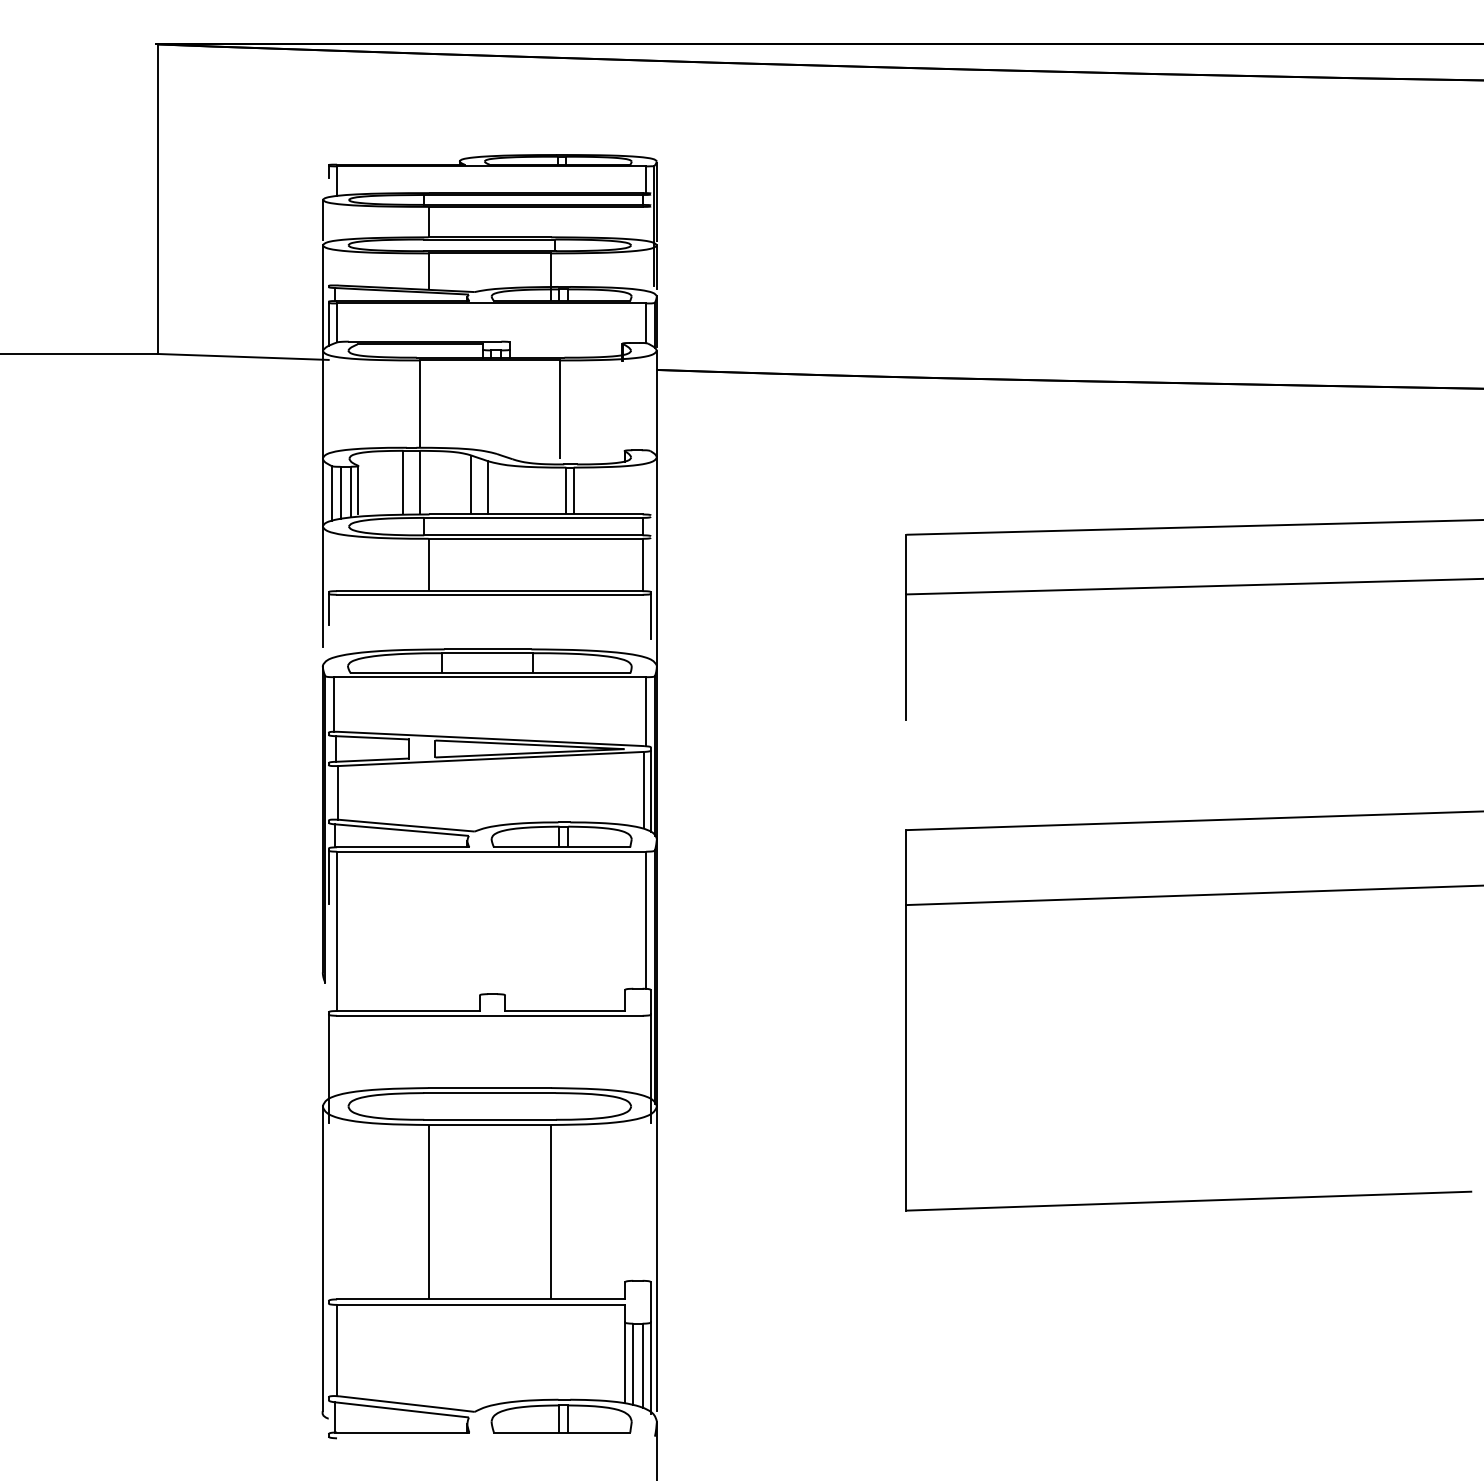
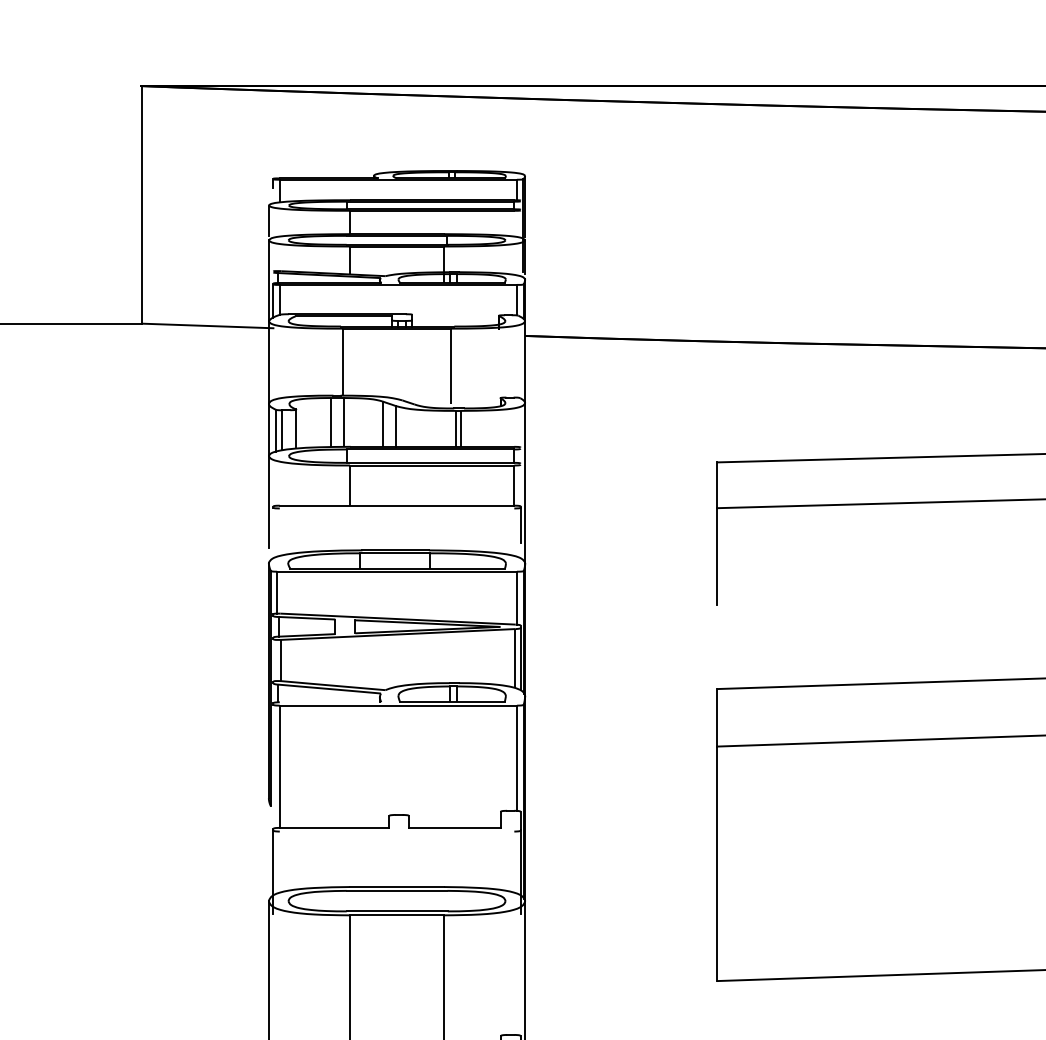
line: (350, 491) -> (290, 429), removed
line: (489, 594) -> (396, 508), removed
line: (328, 608) -> (273, 519), removed
line: (403, 847) -> (330, 702), removed
line: (328, 877) -> (273, 725), removed
line: (489, 1015) -> (396, 831), removed

